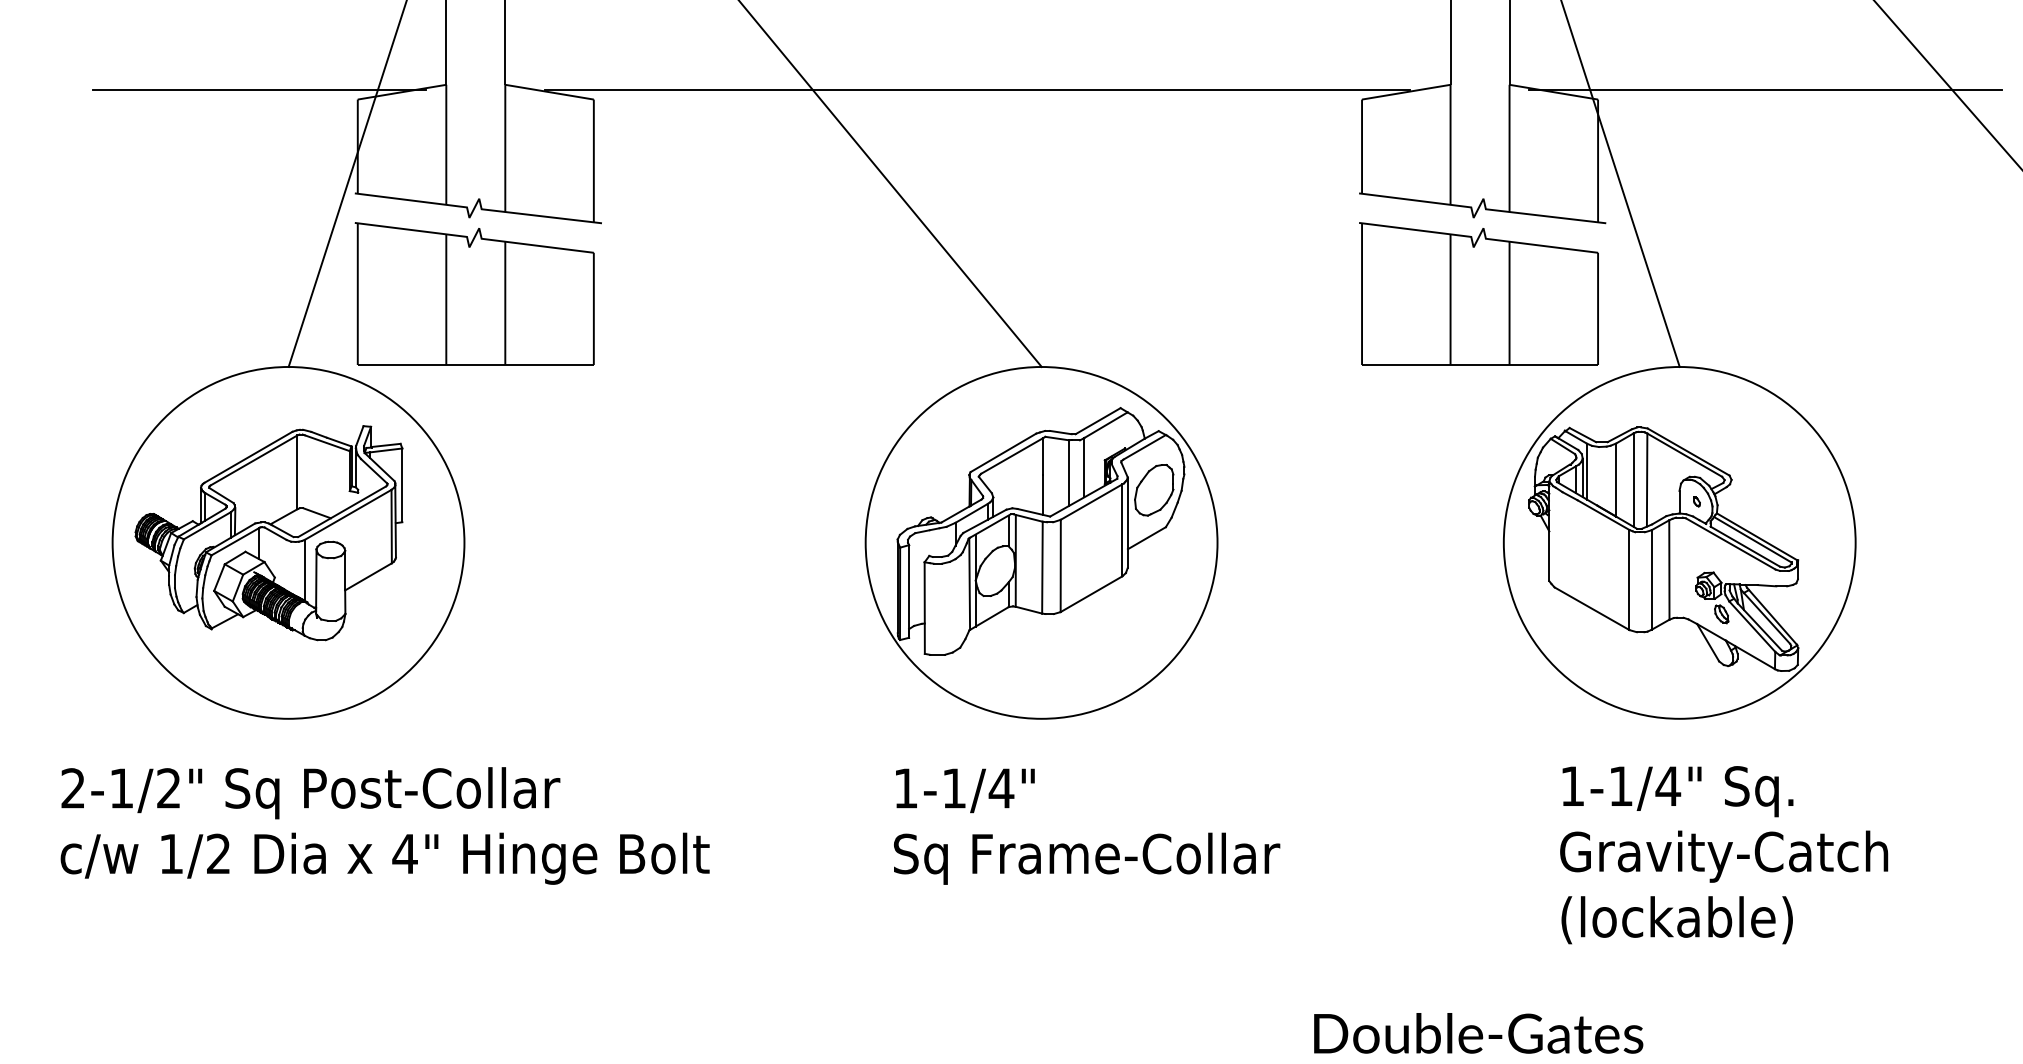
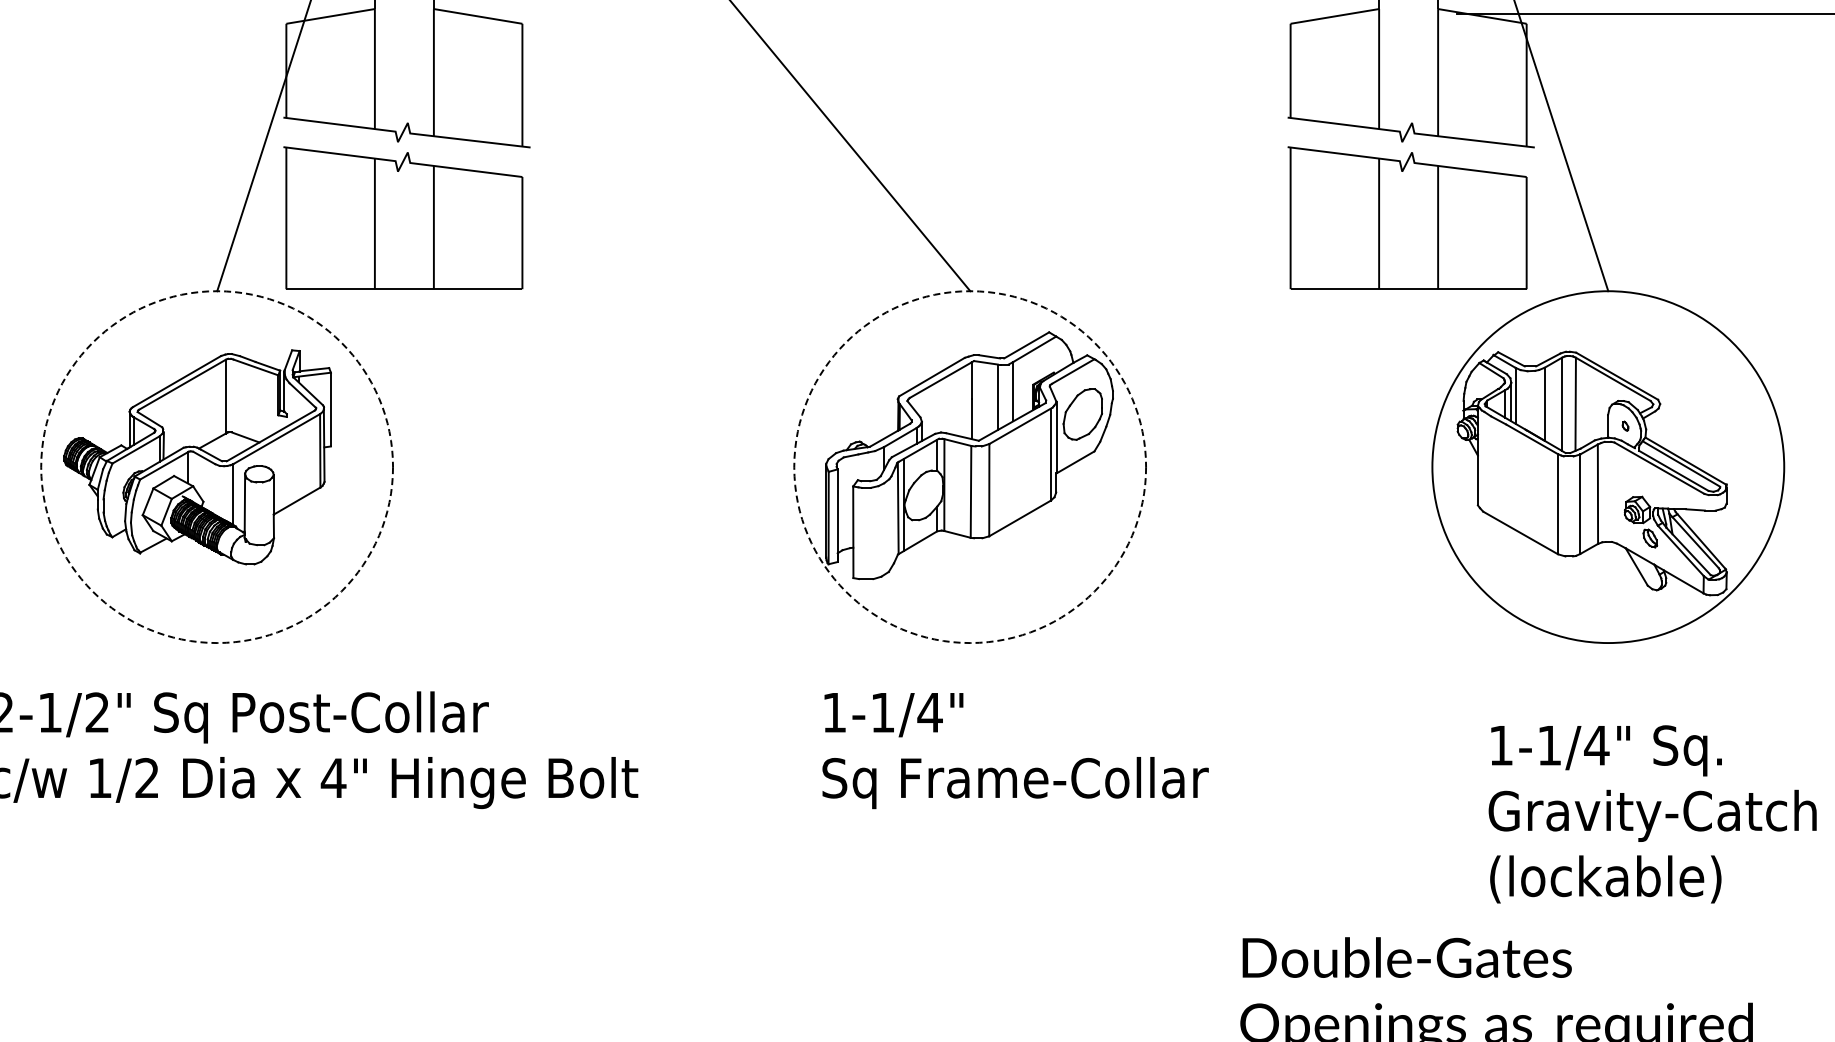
line: (259, 89) -> (188, 13), removed
line: (977, 89) -> (906, 13), removed
circle: (288, 542) -> (217, 466), solid -> dashed
circle: (1041, 542) -> (970, 466), solid -> dashed
text: (1724, 855) -> (1653, 814), moved

